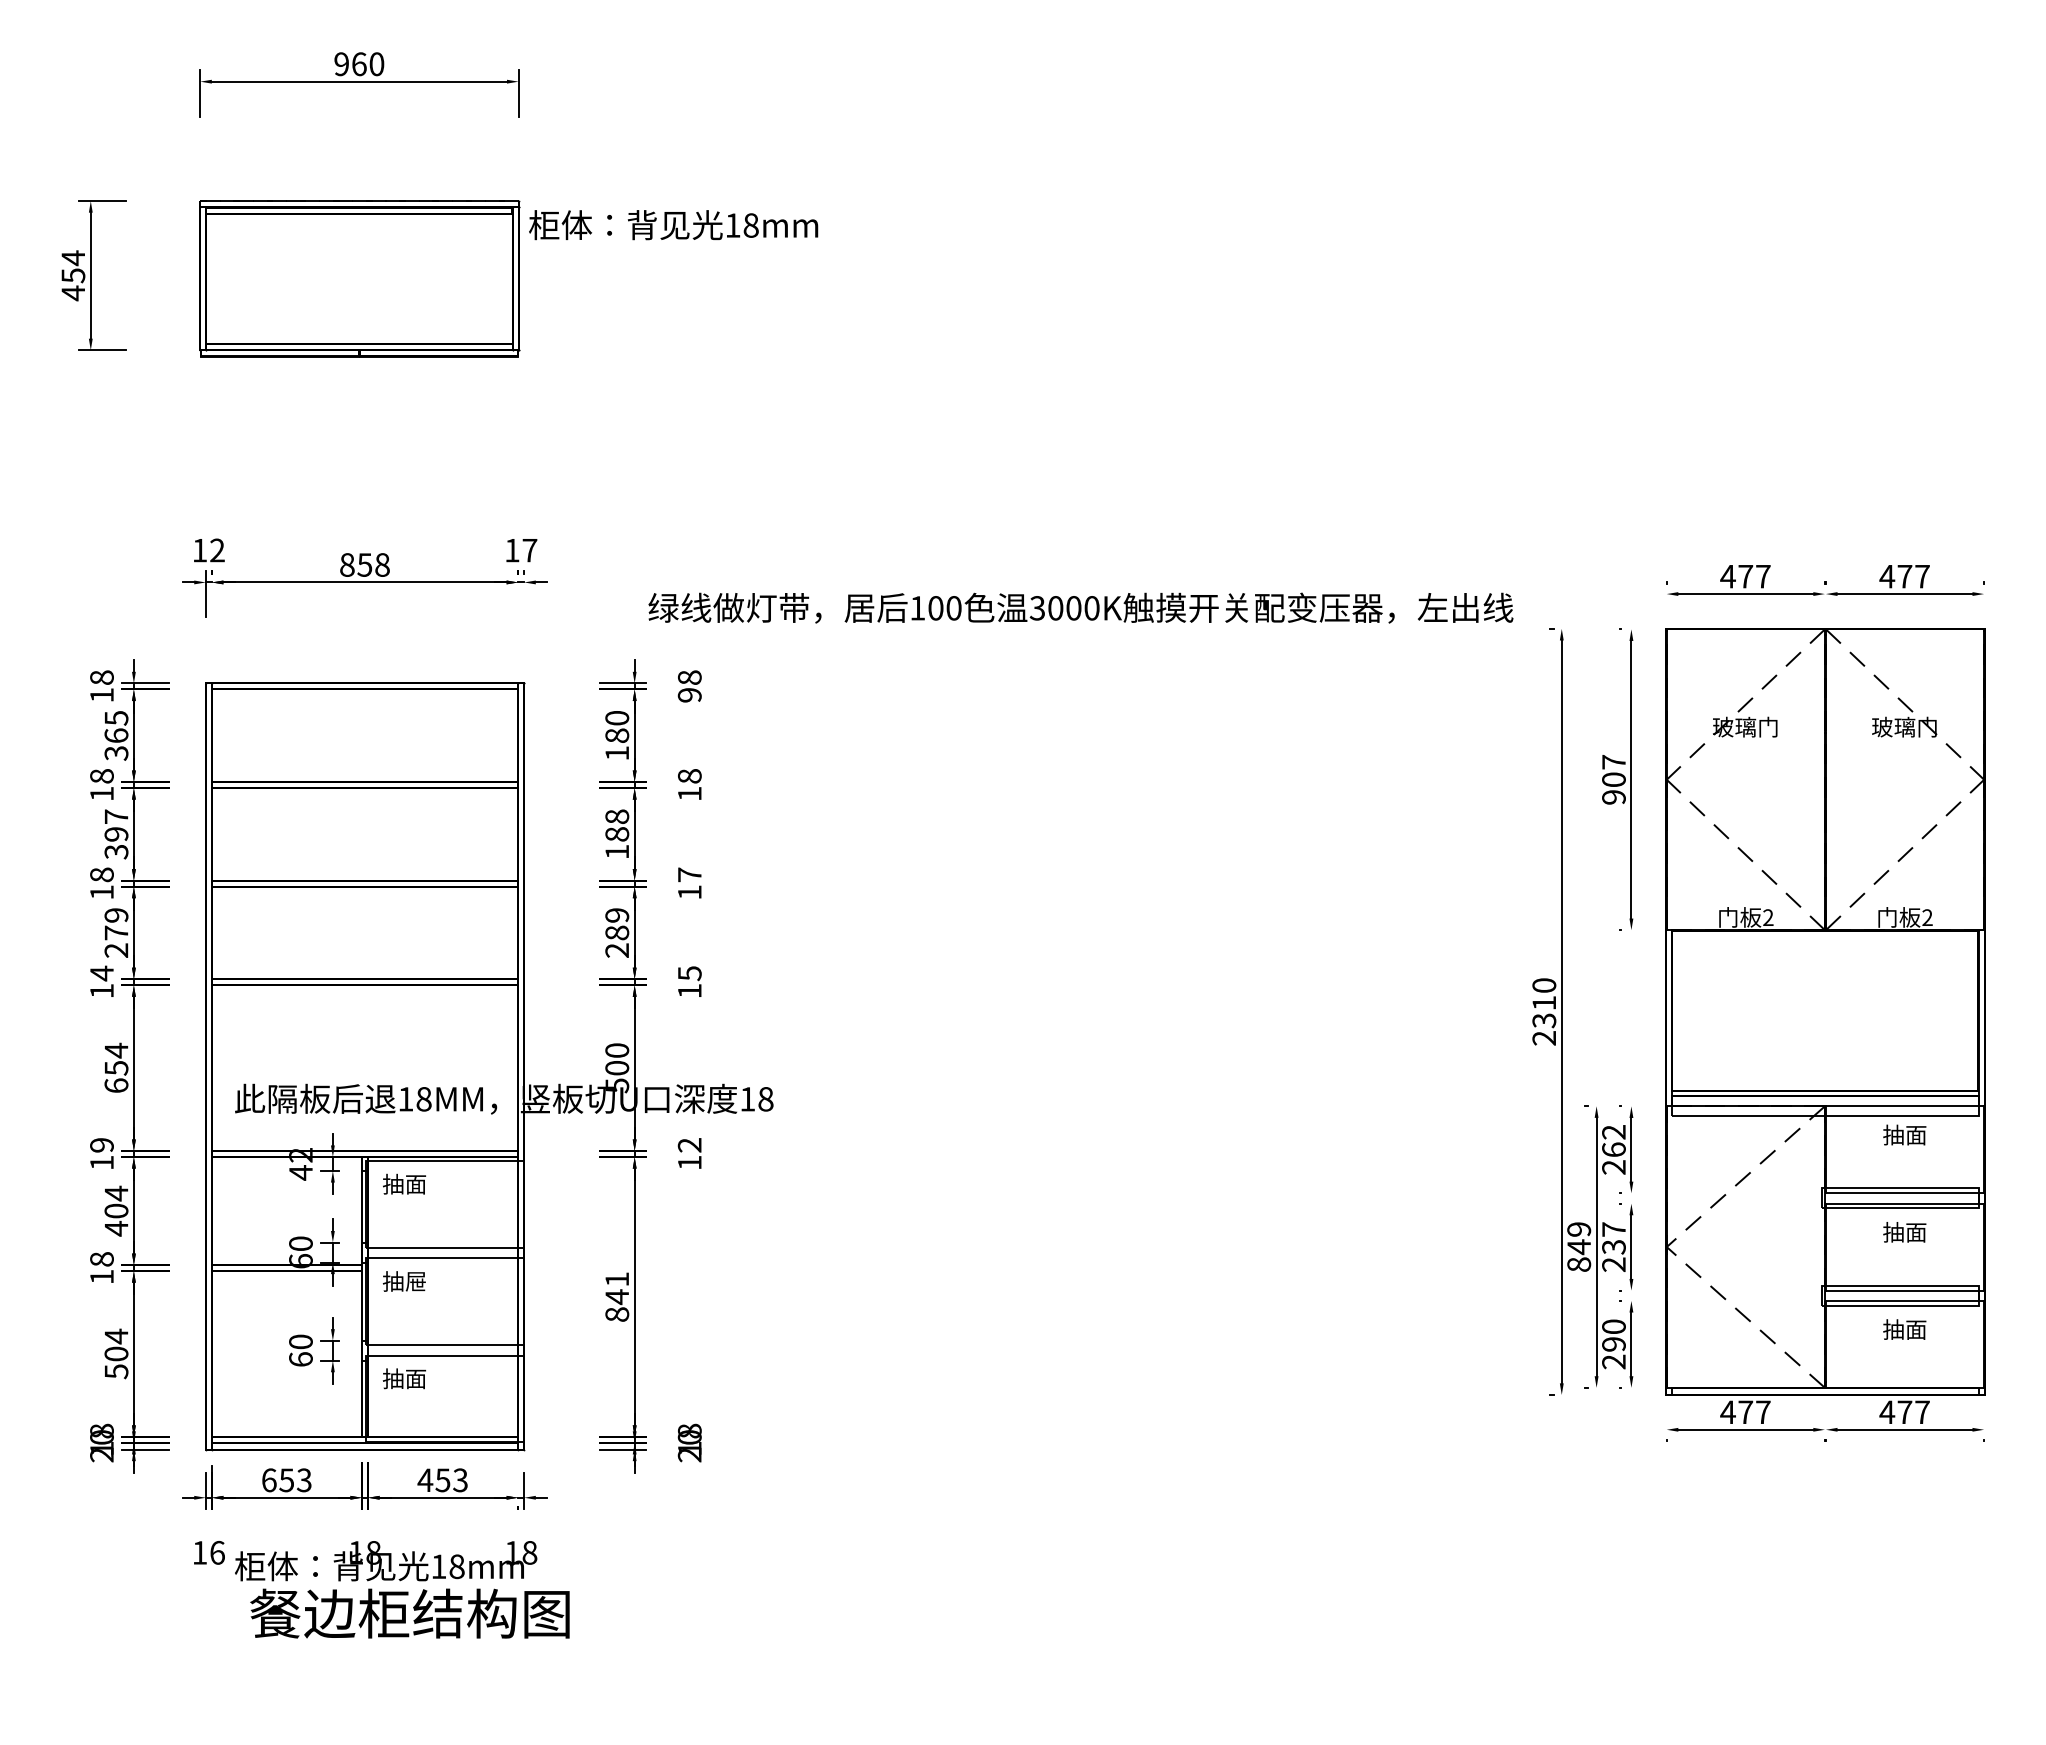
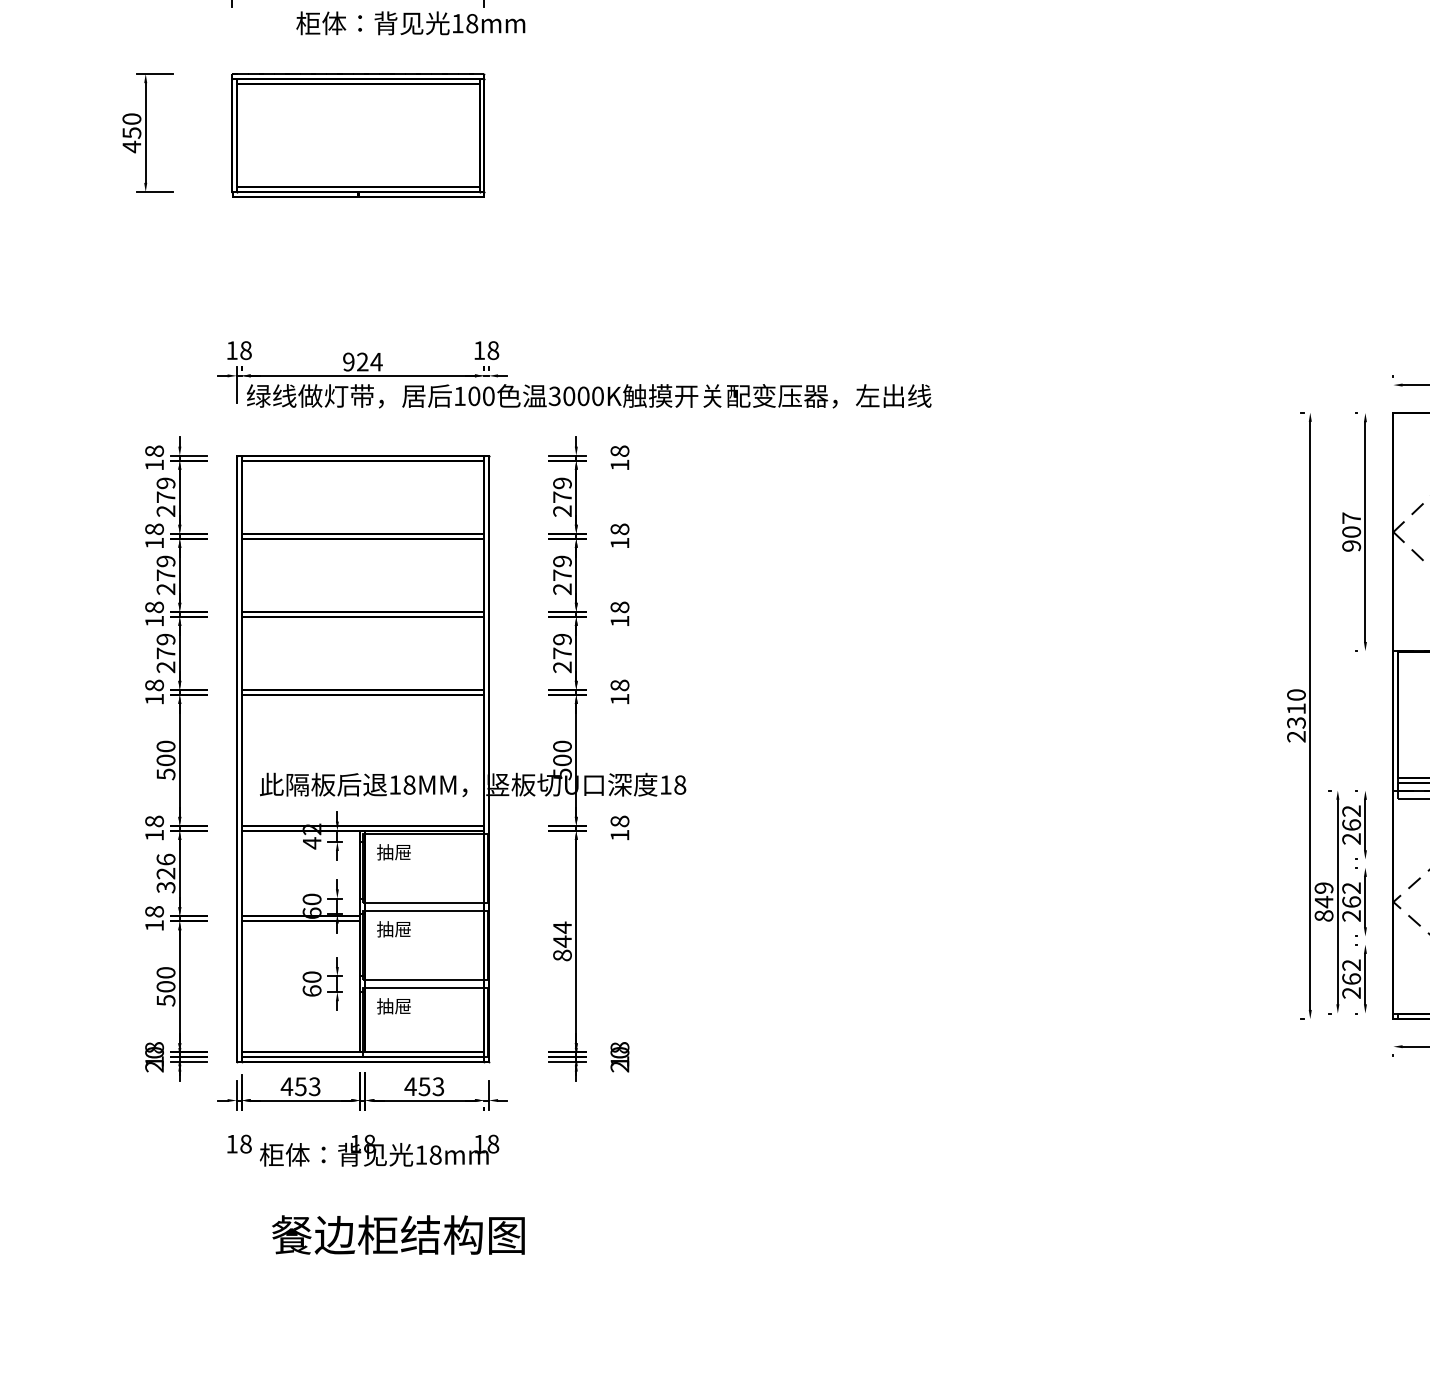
text: (673, 225) -> (410, 23), moved
text: (73, 258) -> (132, 119), 454 -> 450
text: (217, 550) -> (246, 350), 12 -> 18
text: (529, 550) -> (493, 350), 17 -> 18
text: (365, 564) -> (363, 361), 858 -> 924
text: (1080, 607) -> (588, 395), moved
text: (689, 695) -> (619, 465), 98 -> 18
text: (116, 735) -> (166, 497), 365 -> 279
text: (617, 735) -> (562, 497), 180 -> 279
text: (116, 834) -> (166, 575), 397 -> 279
text: (617, 834) -> (562, 575), 188 -> 279
text: (689, 874) -> (619, 607), 17 -> 18
text: (617, 932) -> (562, 653), 289 -> 279
text: (101, 973) -> (154, 685), 14 -> 18
text: (689, 973) -> (619, 685), 15 -> 18
text: (116, 1067) -> (166, 759), 654 -> 500
text: (101, 1145) -> (154, 821), 19 -> 18
text: (689, 1145) -> (619, 821), 12 -> 18
text: (415, 1184) -> (402, 852), 抽面 -> 抽屉
text: (116, 1210) -> (166, 873), 404 -> 326
text: (1613, 1238) -> (1351, 895), 237 -> 262
text: (616, 1279) -> (561, 927), 841 -> 844
text: (1613, 1335) -> (1351, 972), 290 -> 262
text: (116, 1336) -> (166, 972), 504 -> 500
text: (415, 1379) -> (402, 1006), 抽面 -> 抽屉
text: (269, 1480) -> (287, 1086), 653 -> 453
text: (217, 1552) -> (246, 1143), 16 -> 18
text: (409, 1613) -> (398, 1234), moved

